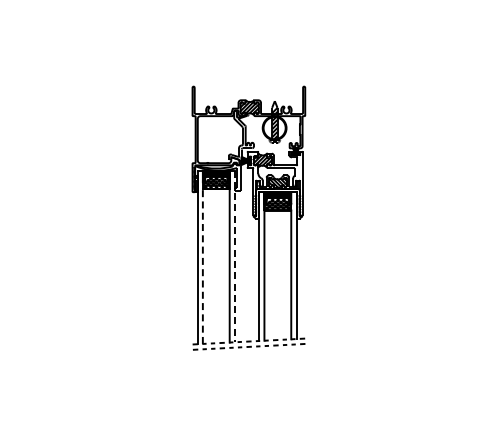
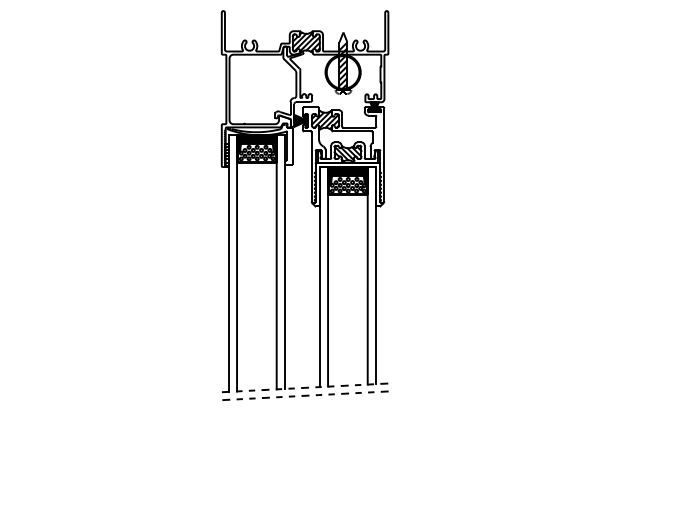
line: (235, 256) -> (285, 262), dashed -> solid
line: (202, 266) -> (236, 276), dashed -> solid

